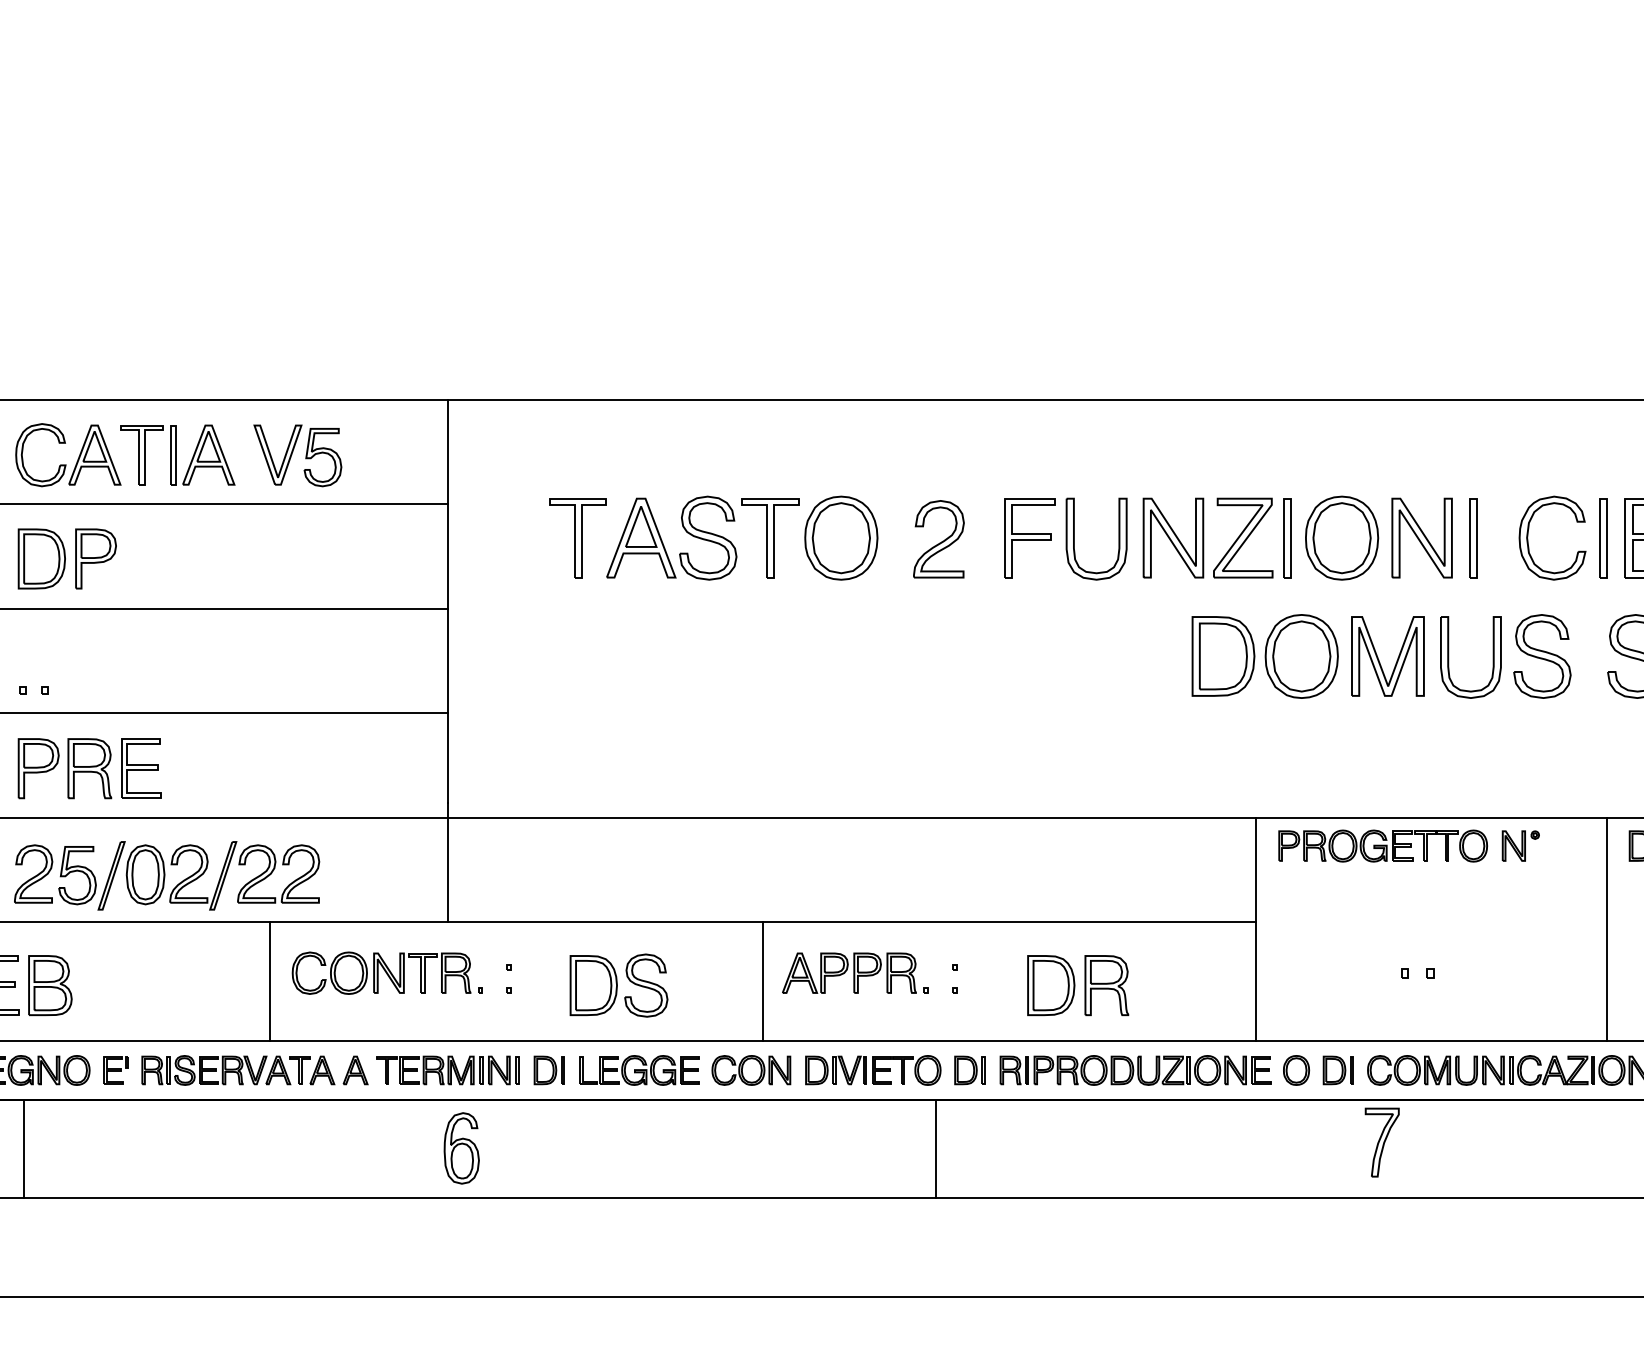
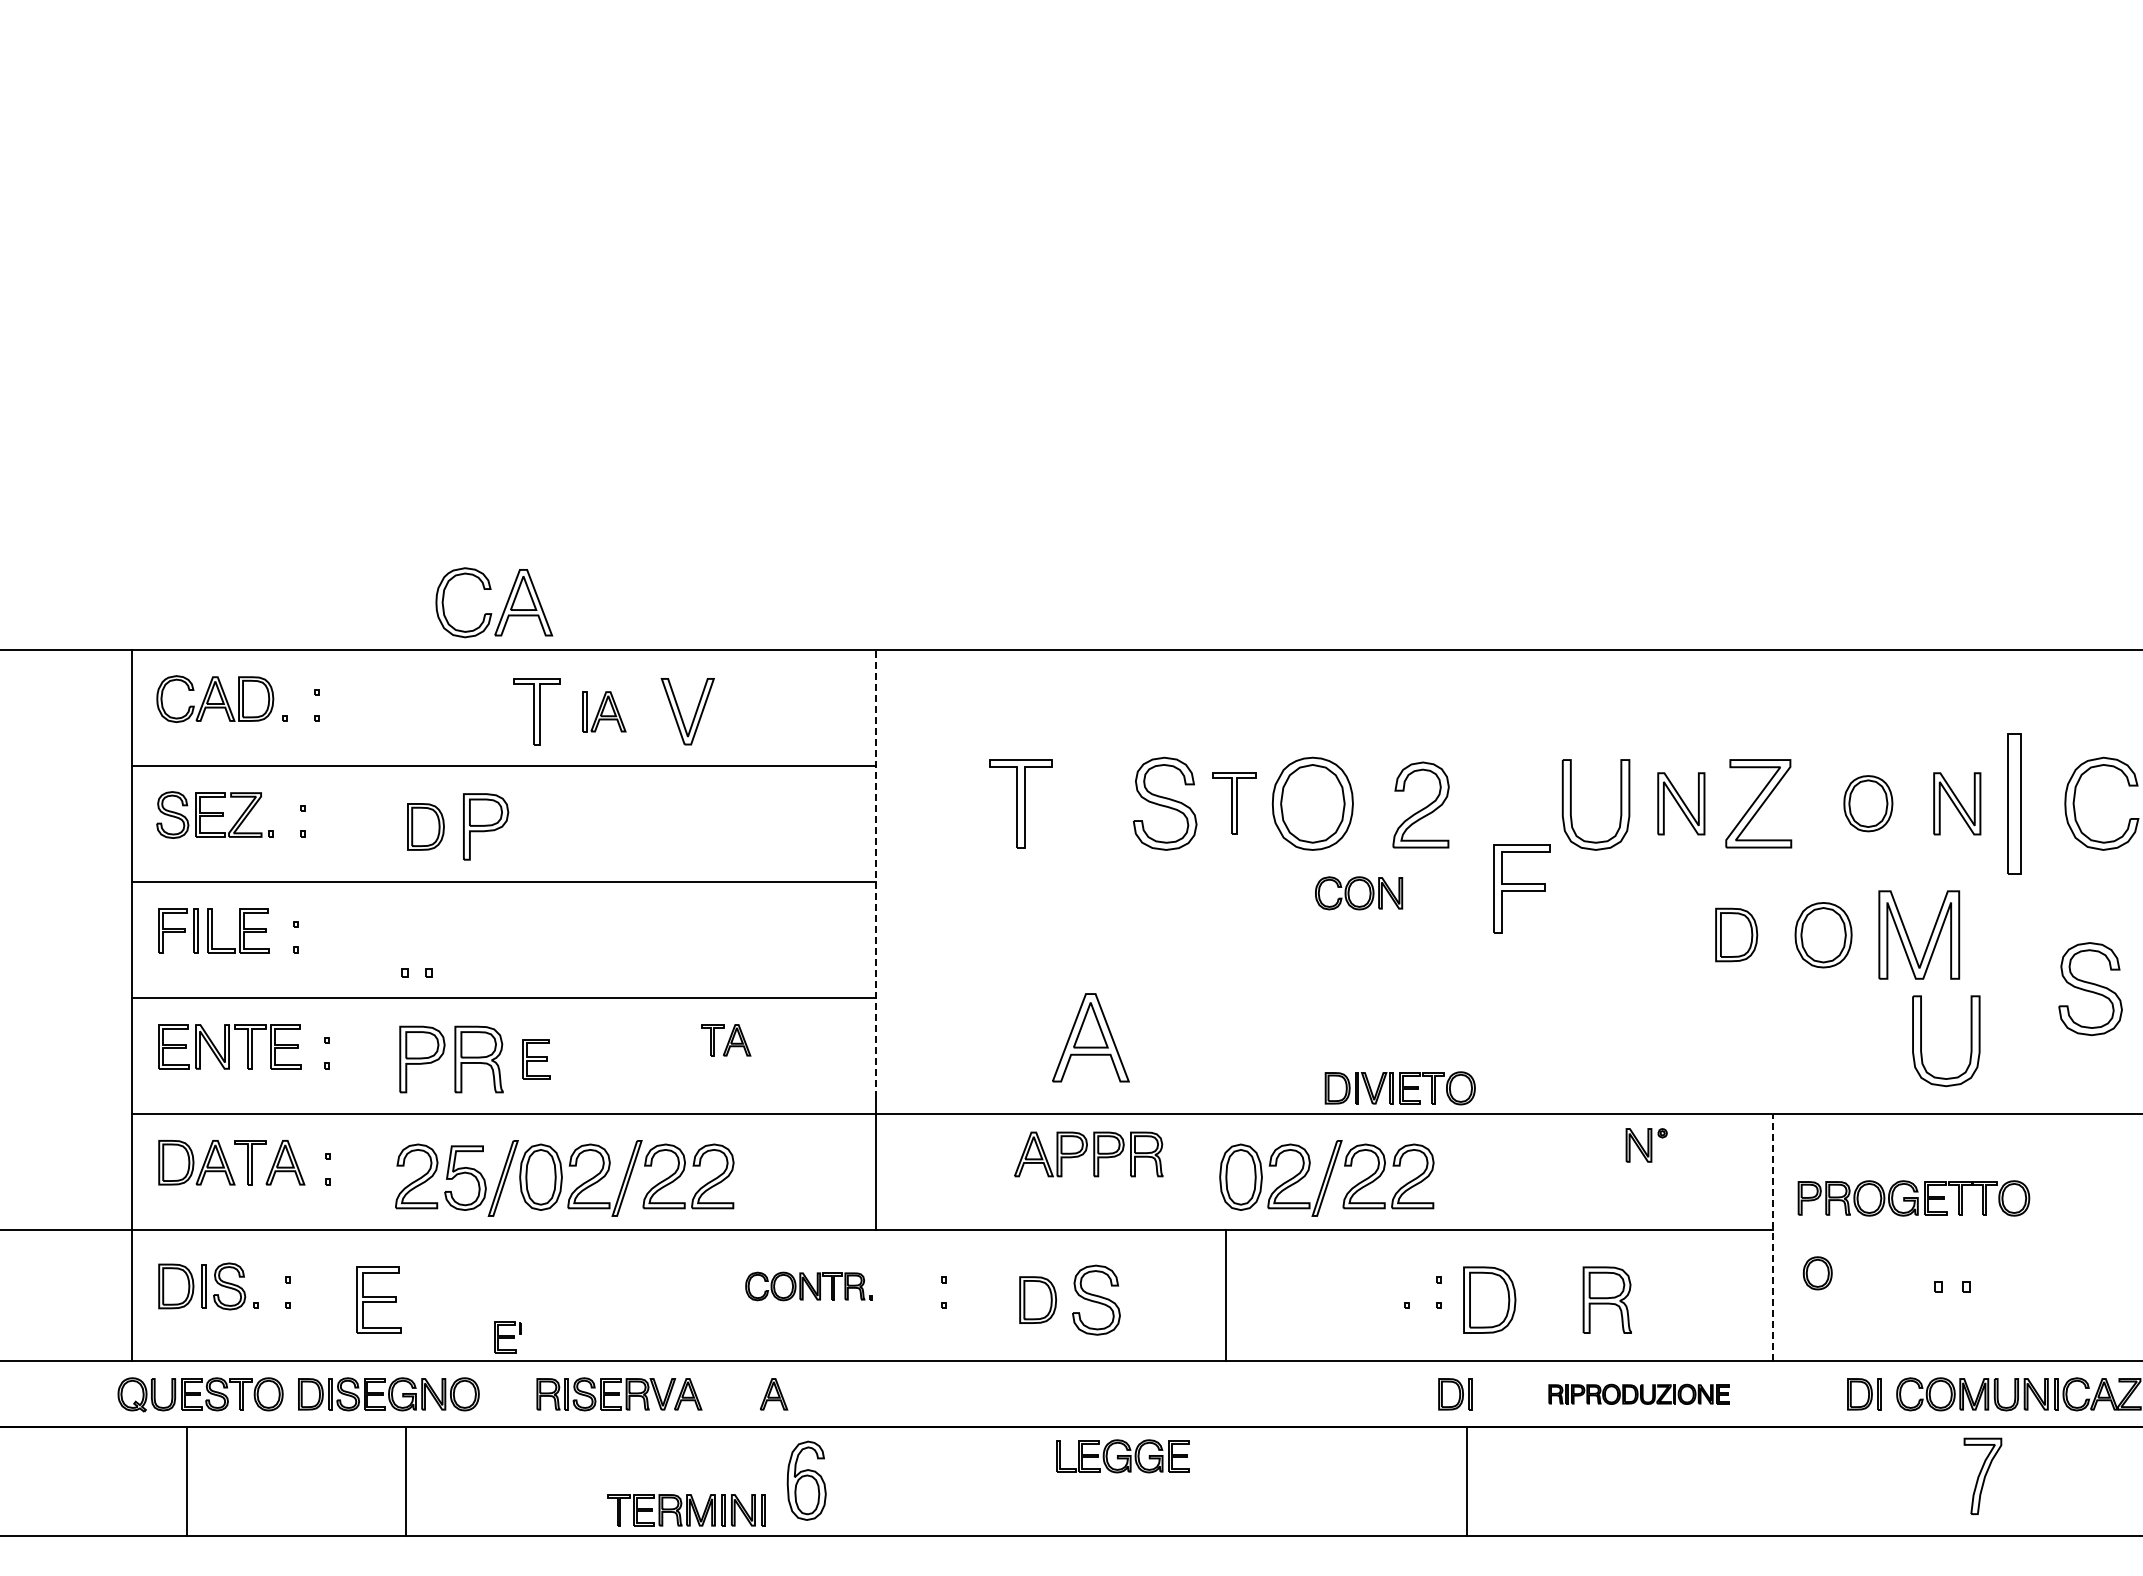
part: (202, 454) -> (604, 711), size x0.6
part: (78, 456) -> (505, 604), moved
part: (322, 457) -> (737, 714), removed
part: (640, 537) -> (1090, 1037), moved
part: (770, 537) -> (1234, 803), size x0.7
part: (1029, 537) -> (1521, 888), moved
part: (1173, 537) -> (1681, 803), size x0.7
part: (1287, 537) -> (1807, 803), removed
part: (1342, 537) -> (1868, 803), size x0.6
part: (1422, 537) -> (1957, 803), size x0.7
part: (1472, 537) -> (2013, 803), size x1.6
part: (41, 558) -> (425, 826), size x0.7
line: (448, 600) -> (876, 873), solid -> dashed
part: (1223, 655) -> (1736, 934), size x0.6
part: (1301, 656) -> (1823, 935), size x0.7
part: (1542, 656) -> (2090, 989), moved
part: (1492, 657) -> (1970, 1041), moved
part: (141, 768) -> (536, 1059), size x0.6
part: (1382, 846) -> (1913, 1198), moved
part: (1520, 846) -> (1646, 1145), moved
part: (853, 875) -> (1326, 1178), added
line: (1256, 929) -> (1773, 1237), solid -> dashed
part: (386, 973) -> (808, 1286), size x0.6
part: (849, 973) -> (1088, 1154), moved
line: (270, 981) -> (679, 1295), removed
part: (49, 984) -> (434, 1299), removed
part: (593, 984) -> (1037, 1299), size x0.7
part: (1051, 984) -> (1489, 1299), moved
part: (115, 1070) -> (507, 1337), moved
part: (312, 1070) -> (726, 1040), moved
part: (448, 1070) -> (686, 1510), moved
part: (548, 1070) -> (988, 1394), removed
part: (639, 1070) -> (1122, 1456), moved
part: (751, 1070) -> (1359, 893), moved
part: (872, 1070) -> (1399, 1088), moved
part: (1134, 1070) -> (1638, 1394), size x0.6
part: (1296, 1070) -> (1817, 1273), moved
part: (1381, 1141) -> (1982, 1475), moved
part: (461, 1148) -> (806, 1480), moved
line: (935, 1149) -> (1466, 1481), moved

